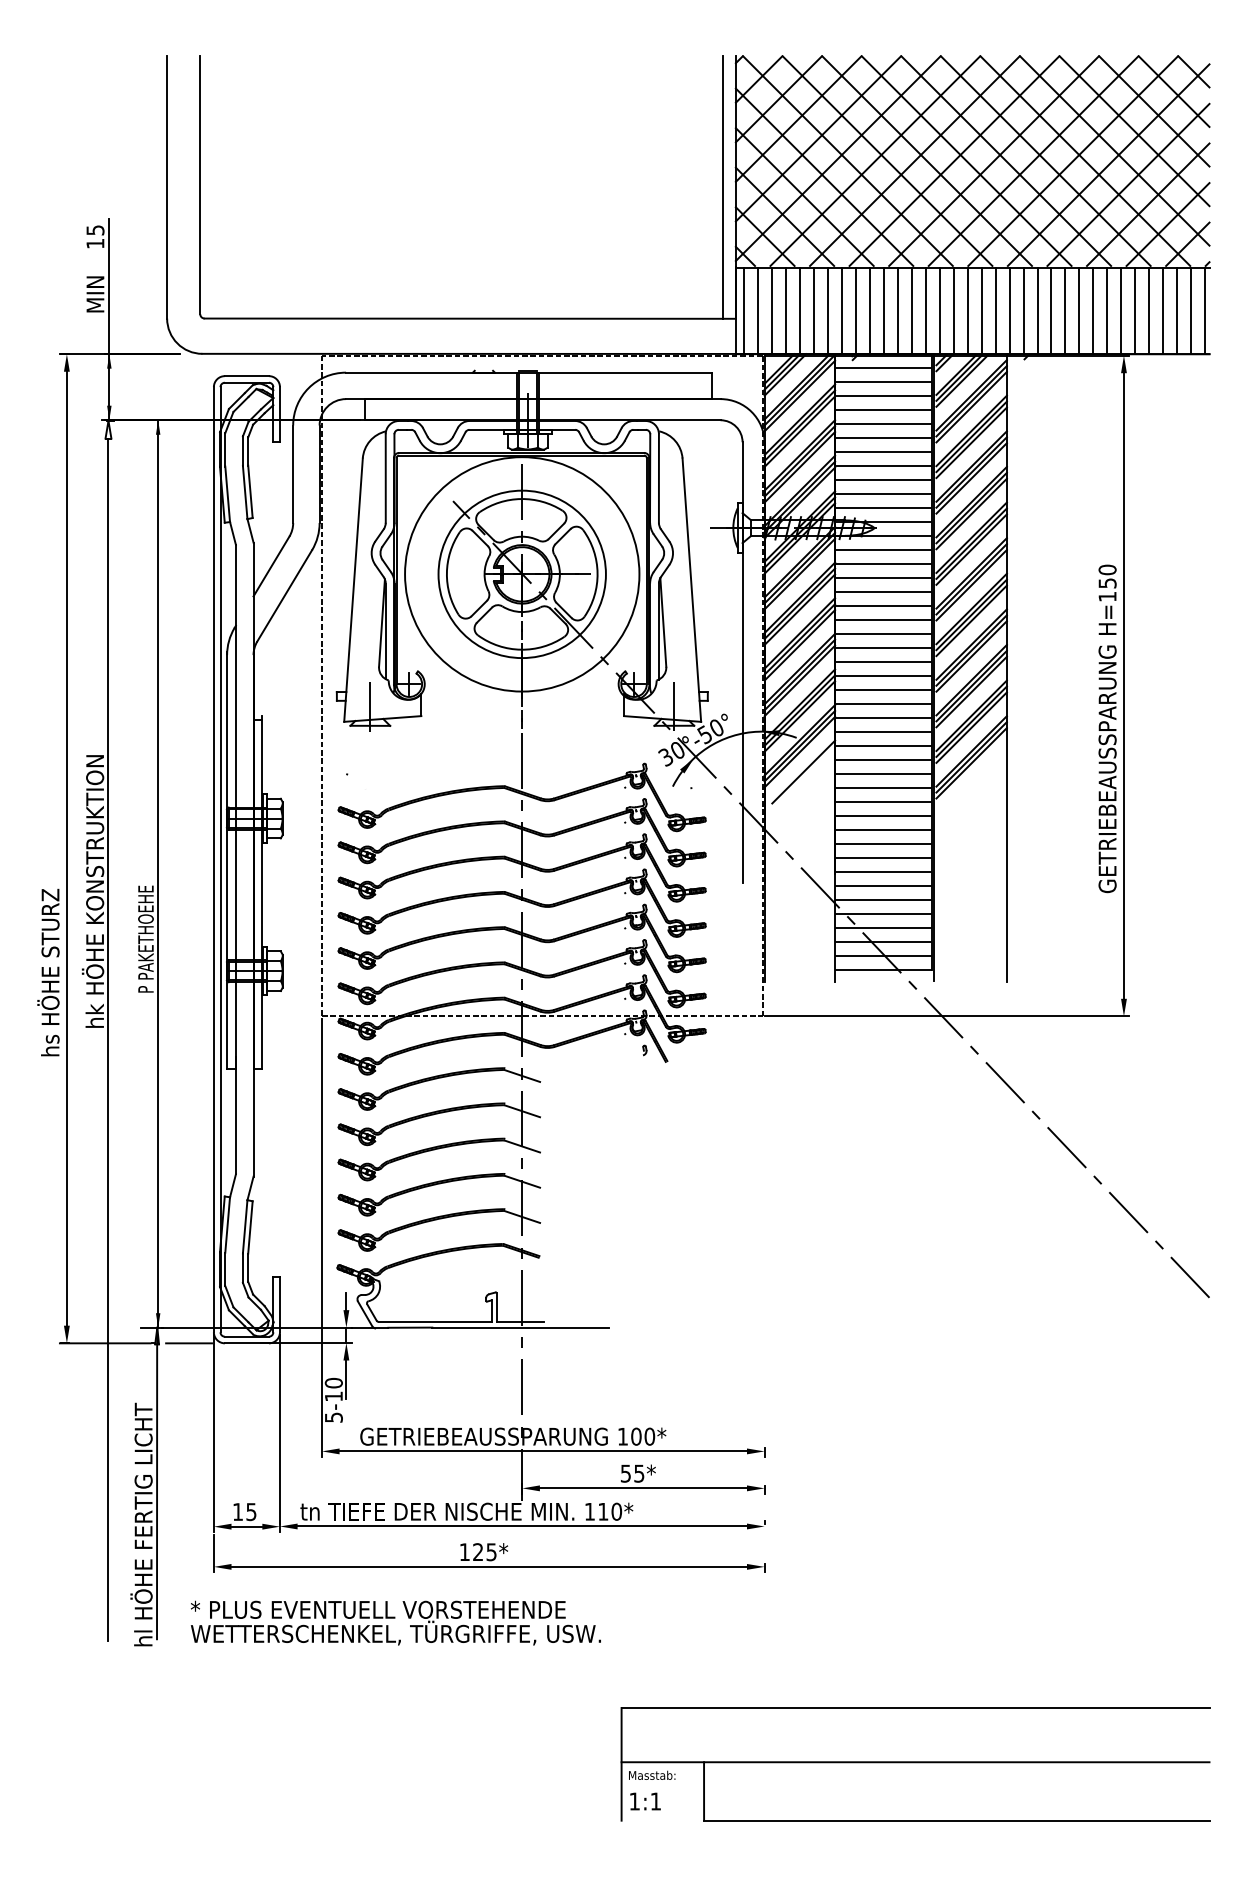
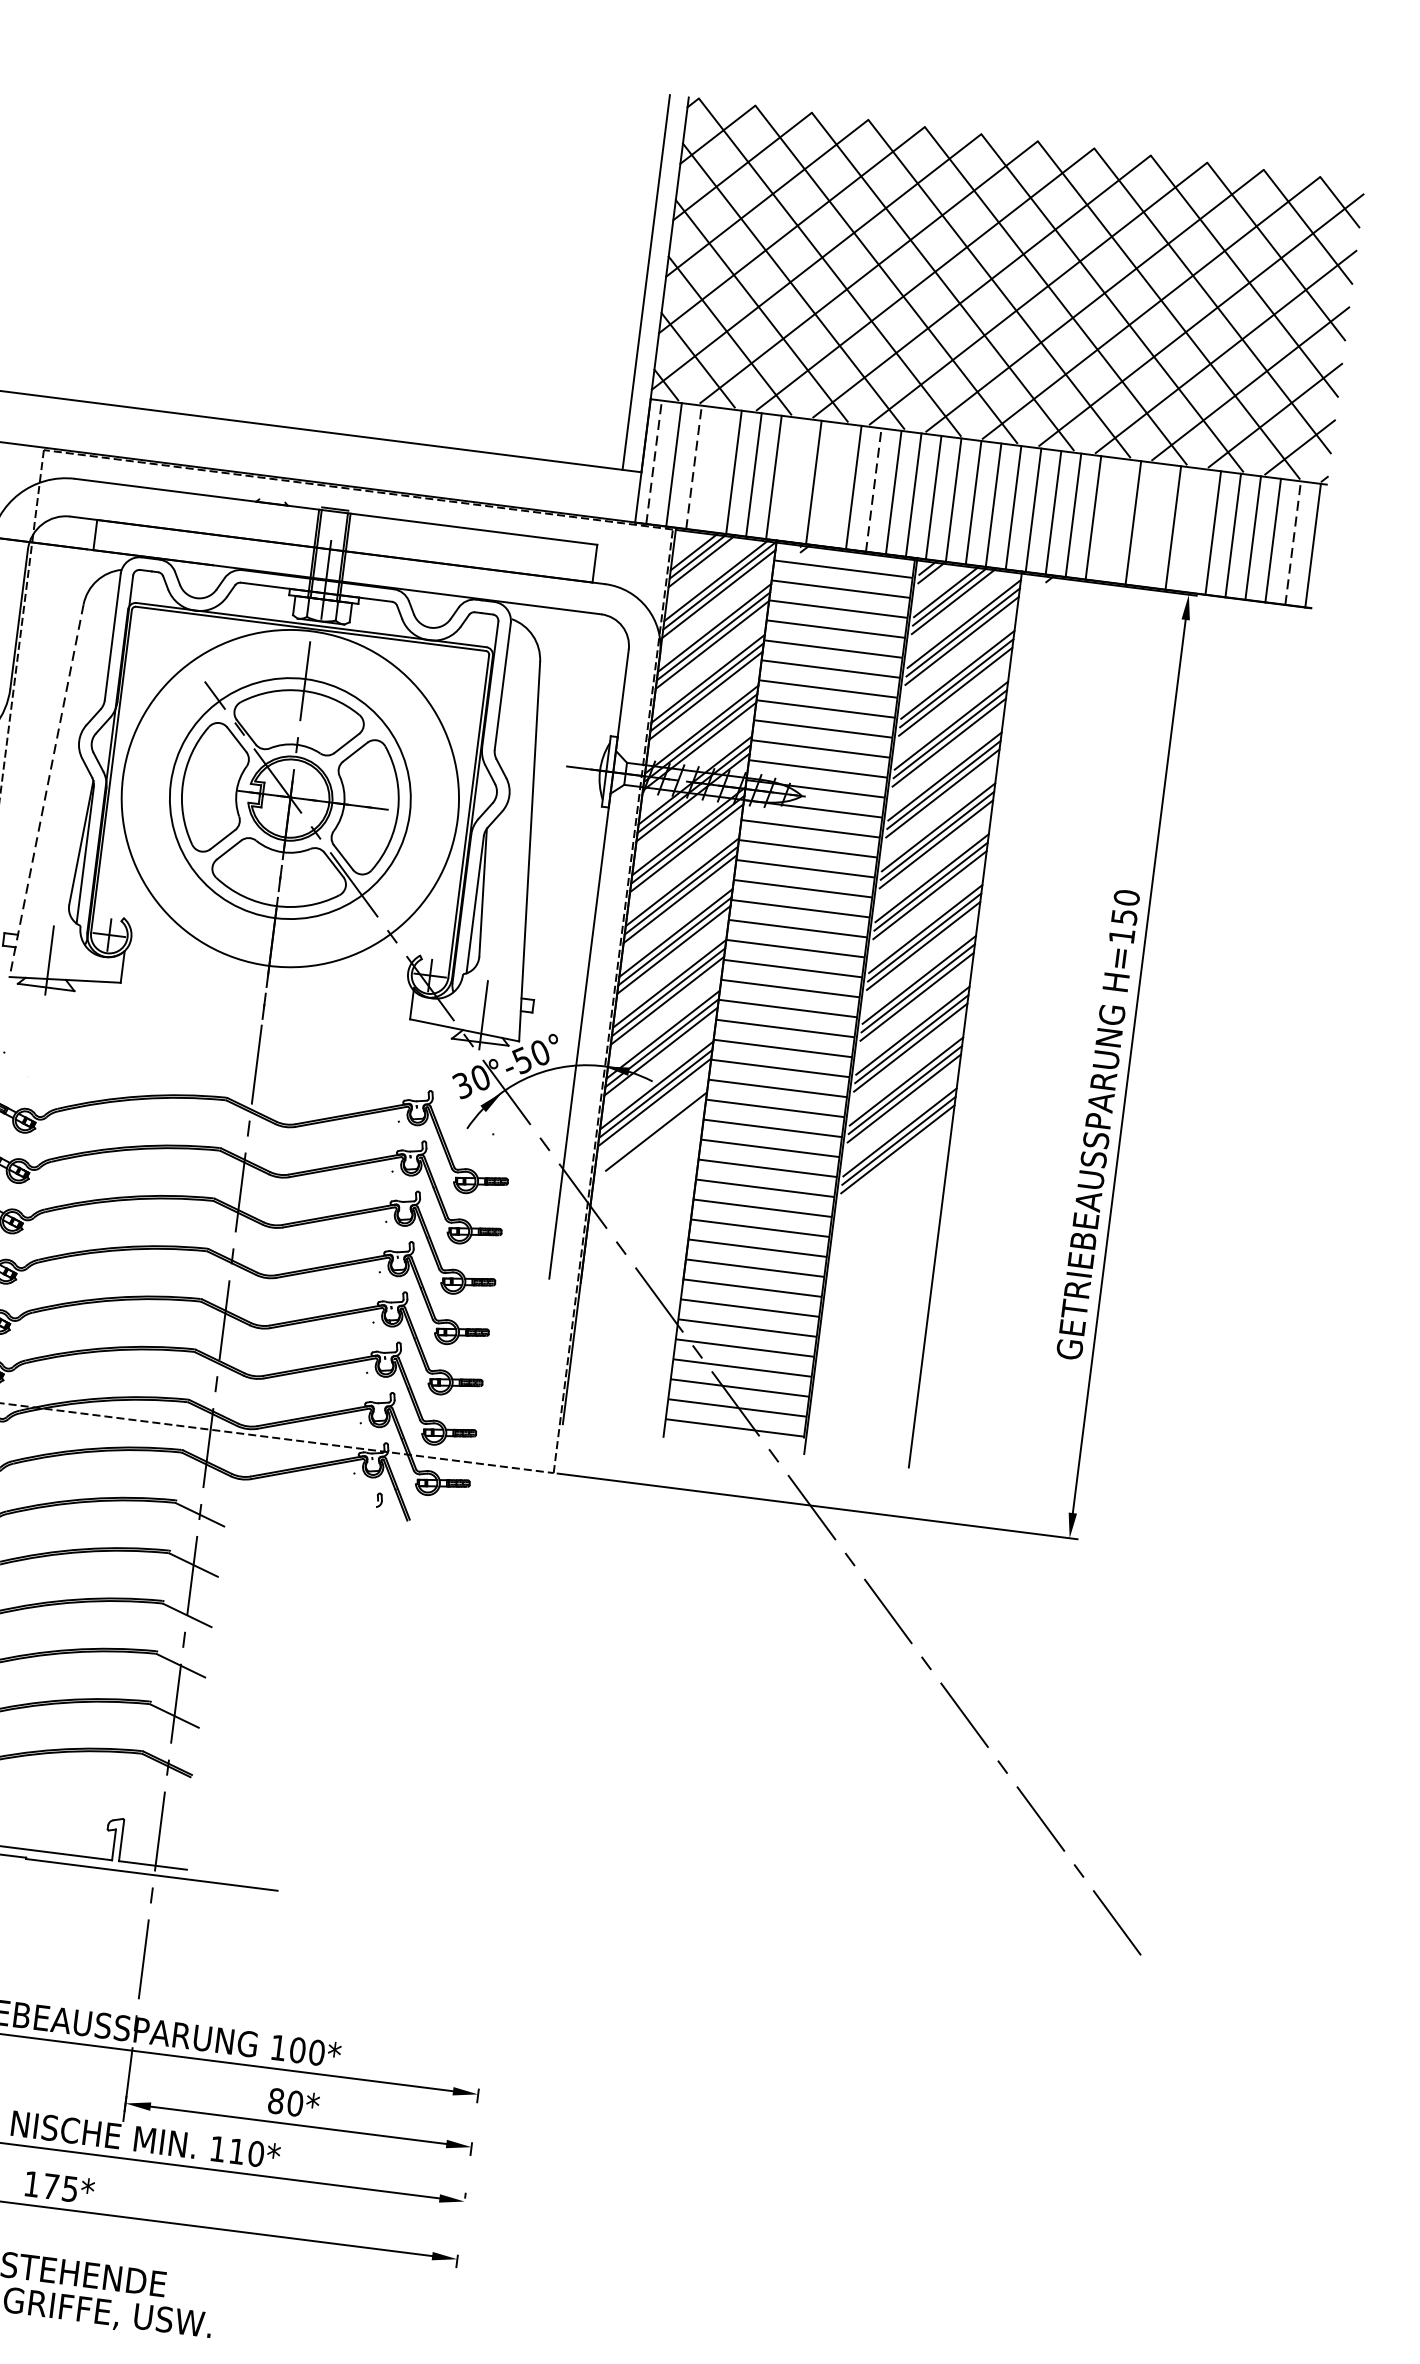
line: (743, 310) -> (653, 461), solid -> dashed
line: (771, 310) -> (693, 466), solid -> dashed
line: (785, 310) -> (713, 469), removed
line: (841, 310) -> (793, 479), removed
line: (869, 310) -> (833, 484), removed
line: (897, 310) -> (873, 489), solid -> dashed
line: (1065, 310) -> (1113, 519), removed
line: (1093, 310) -> (1153, 524), removed
line: (1121, 310) -> (1193, 529), removed
line: (1191, 310) -> (1293, 542), solid -> dashed
line: (353, 590) -> (46, 791), solid -> dashed
text: (632, 1473) -> (285, 2102), 55* -> 80*
text: (478, 1551) -> (51, 2185), 125* -> 175*

